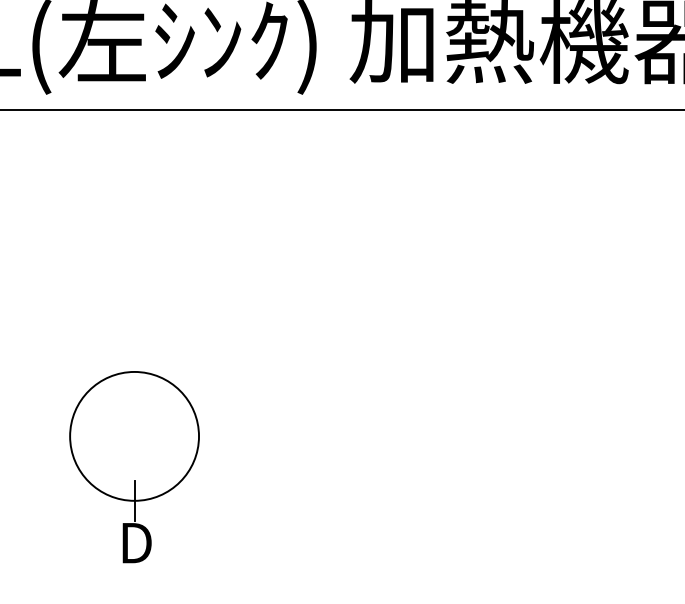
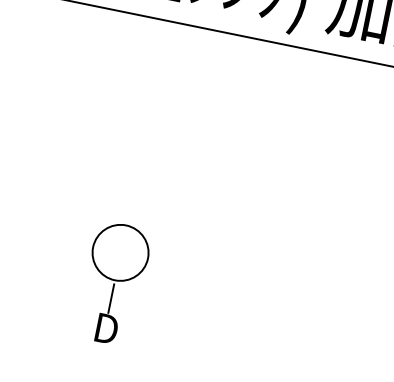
circle: (134, 435) -> (120, 252), size x0.6

